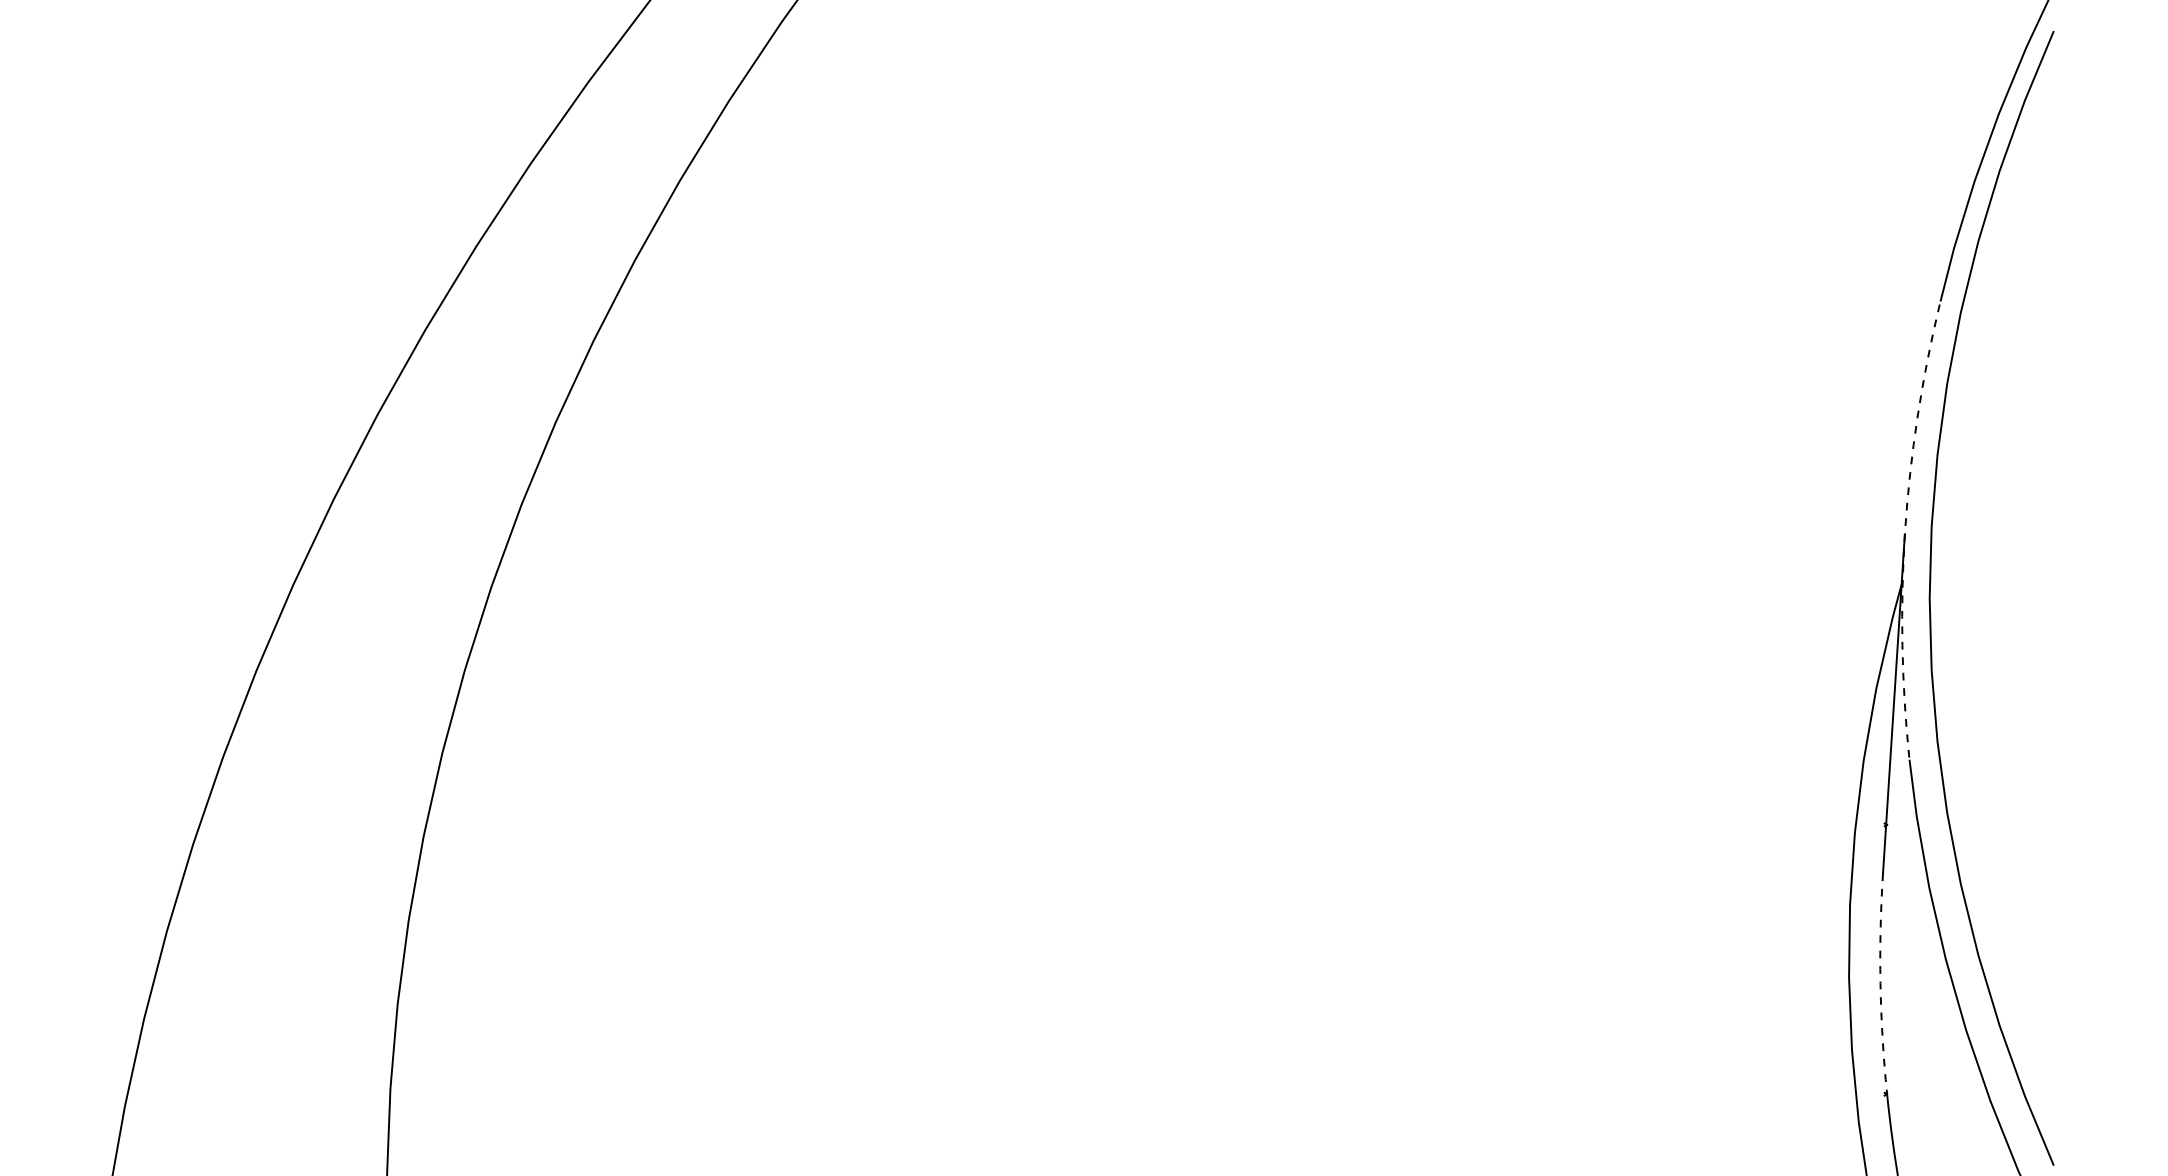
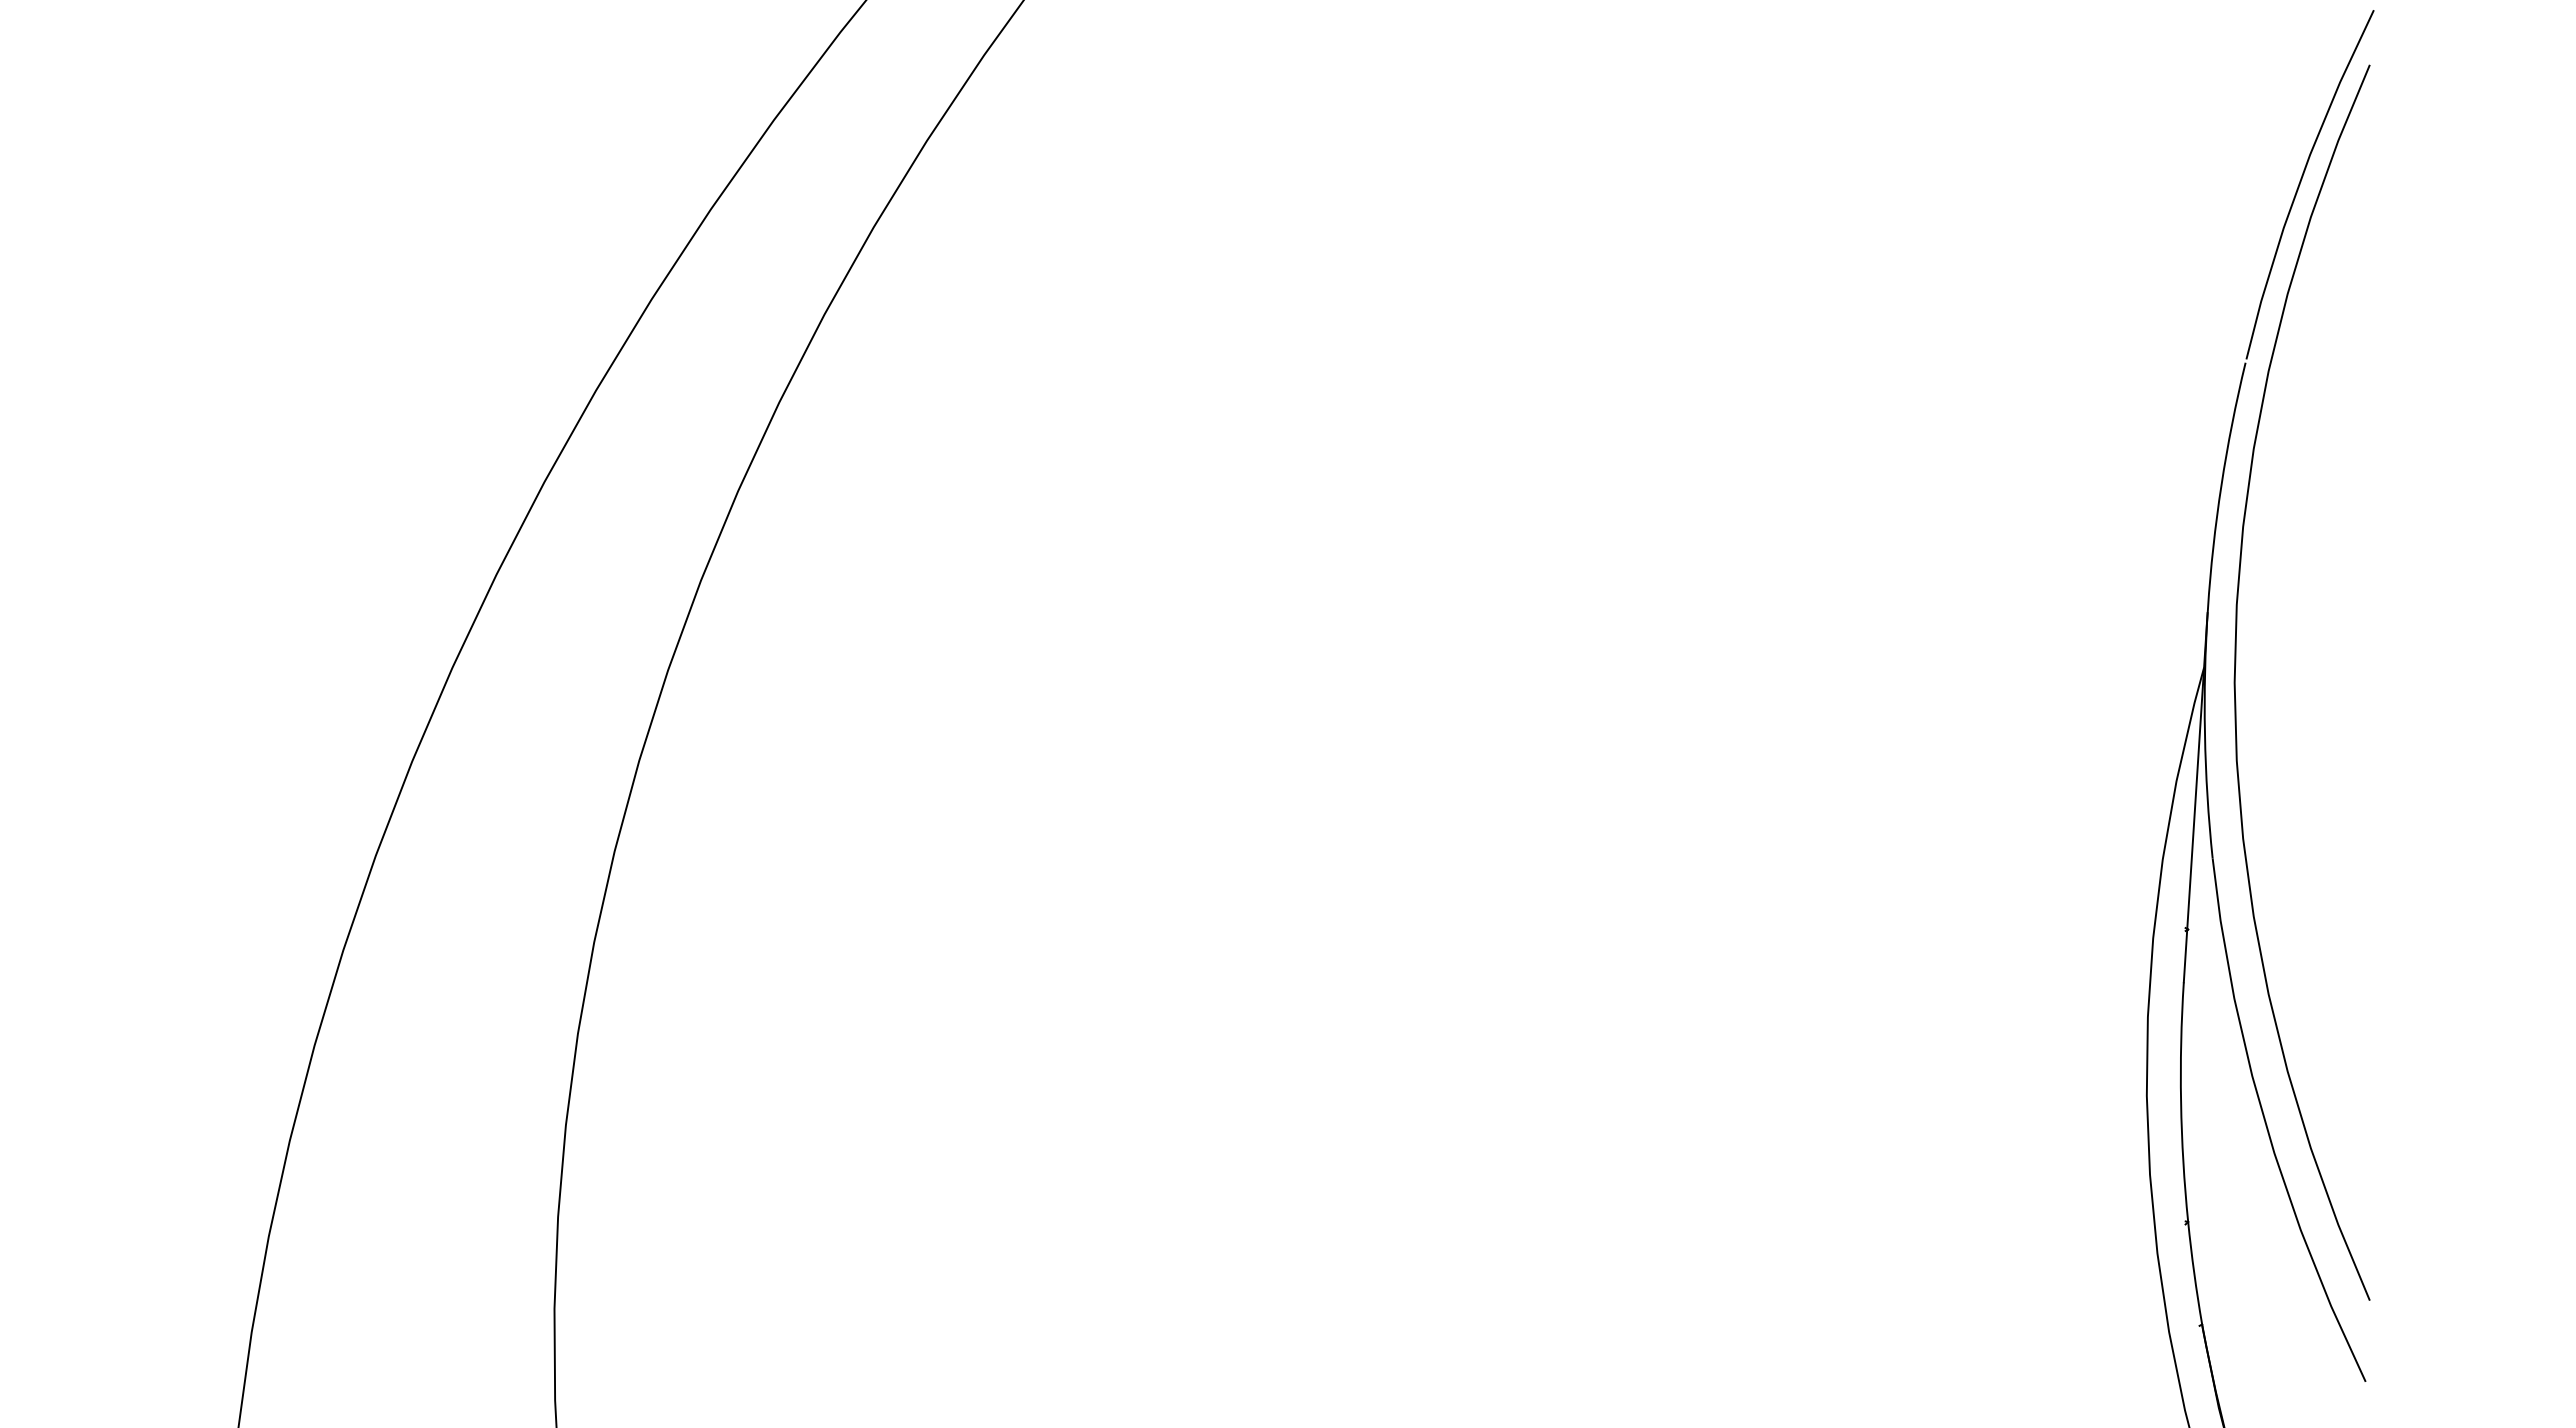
arc: (1904, 531) -> (2207, 609), dashed -> solid
arc: (1880, 983) -> (2181, 1102), dashed -> solid

